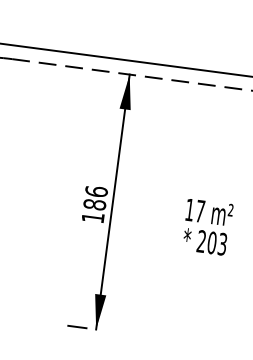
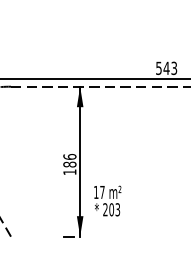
text: (207, 226) -> (107, 200), moved

